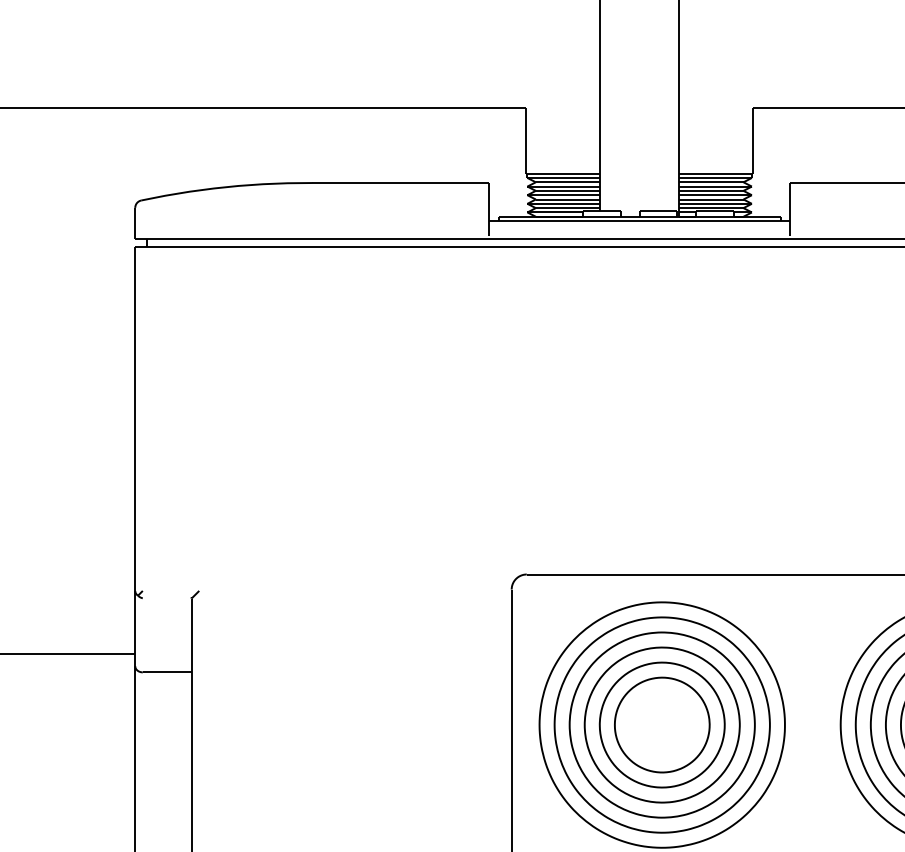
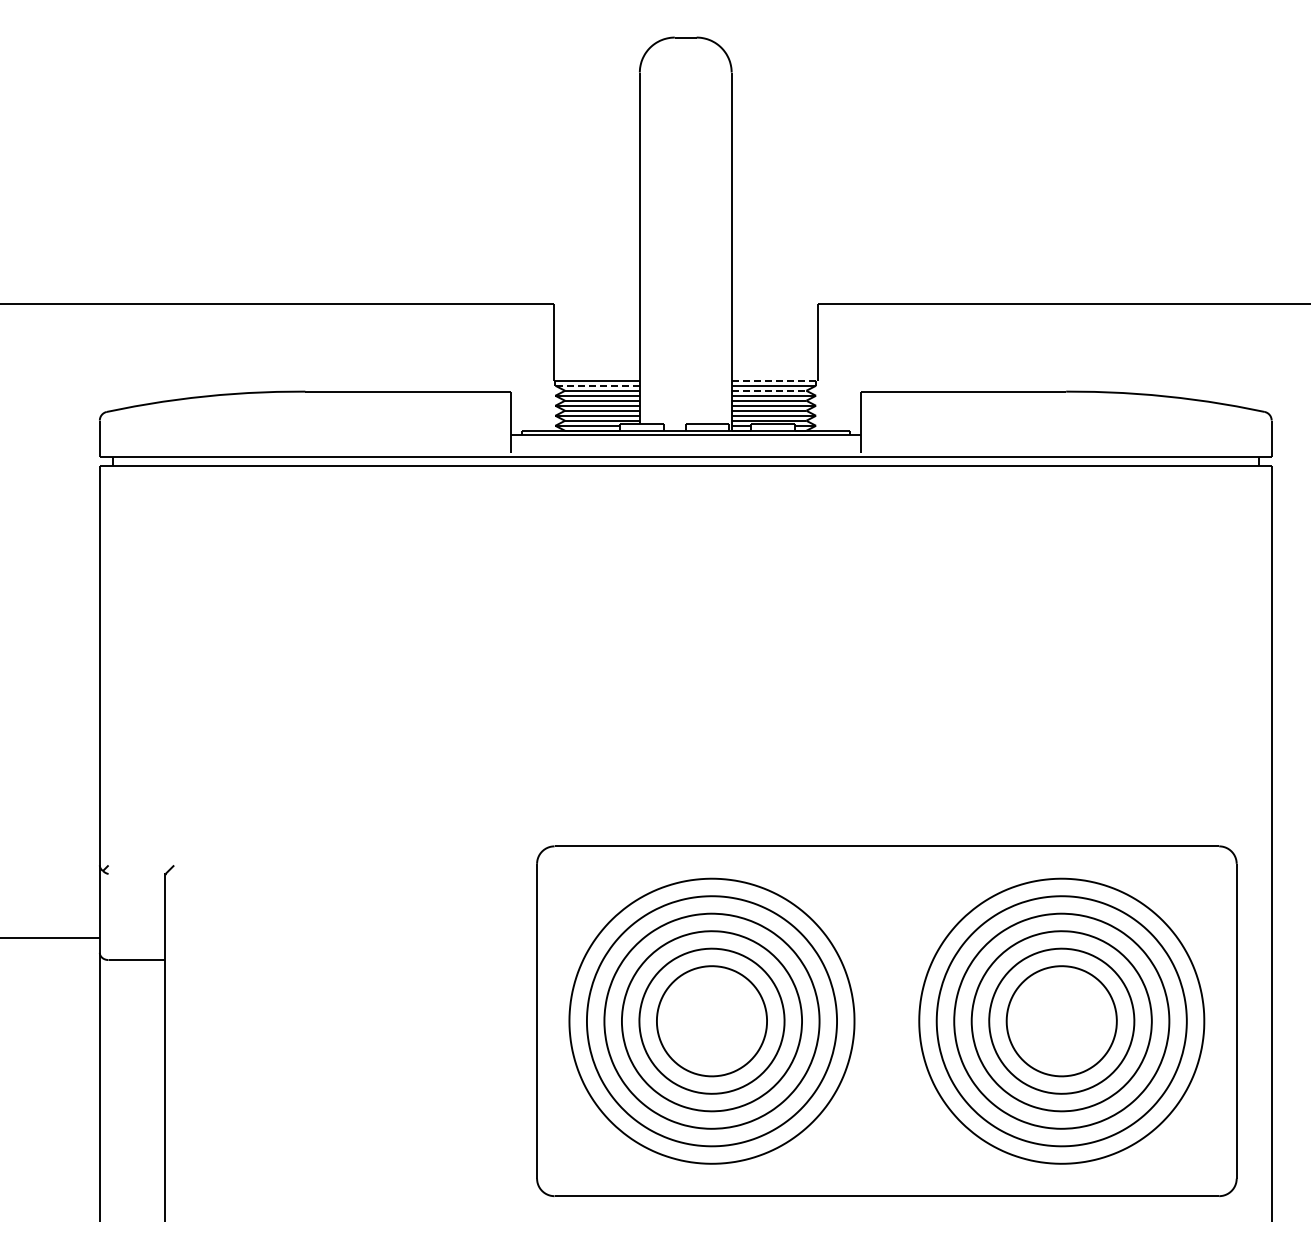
line: (716, 174) -> (774, 381), solid -> dashed
line: (563, 177) -> (597, 385), solid -> dashed
line: (711, 182) -> (769, 390), solid -> dashed

